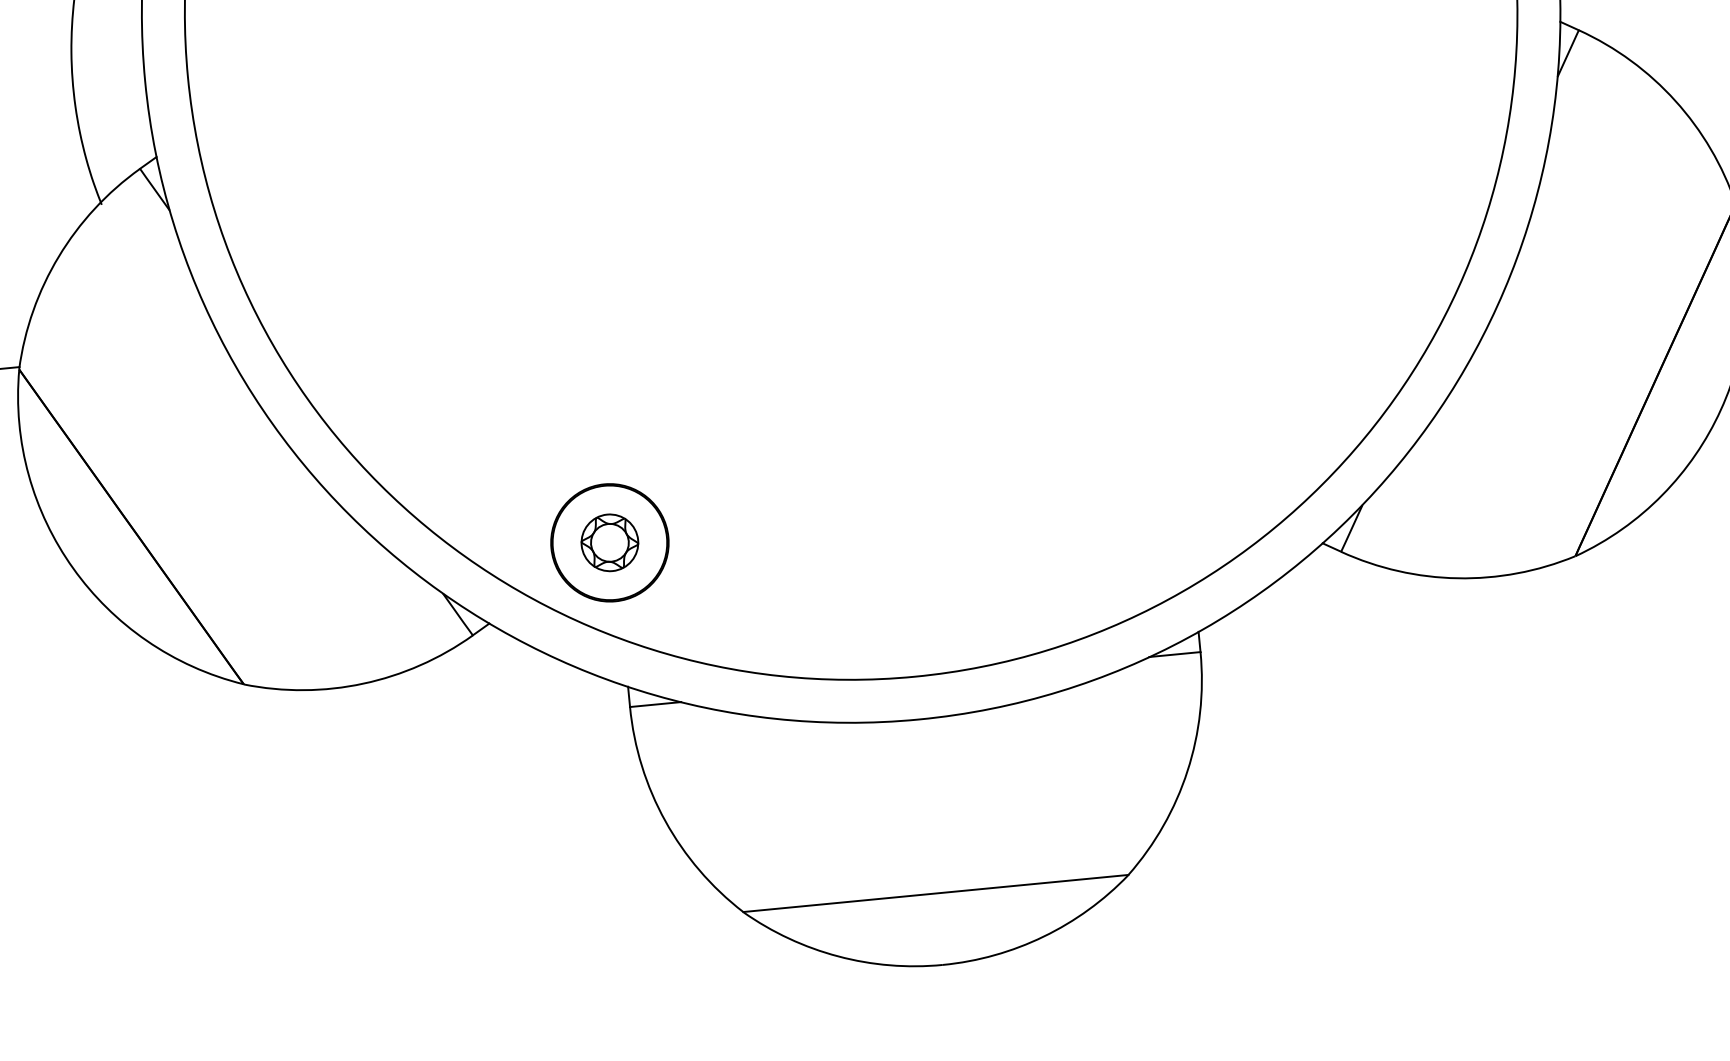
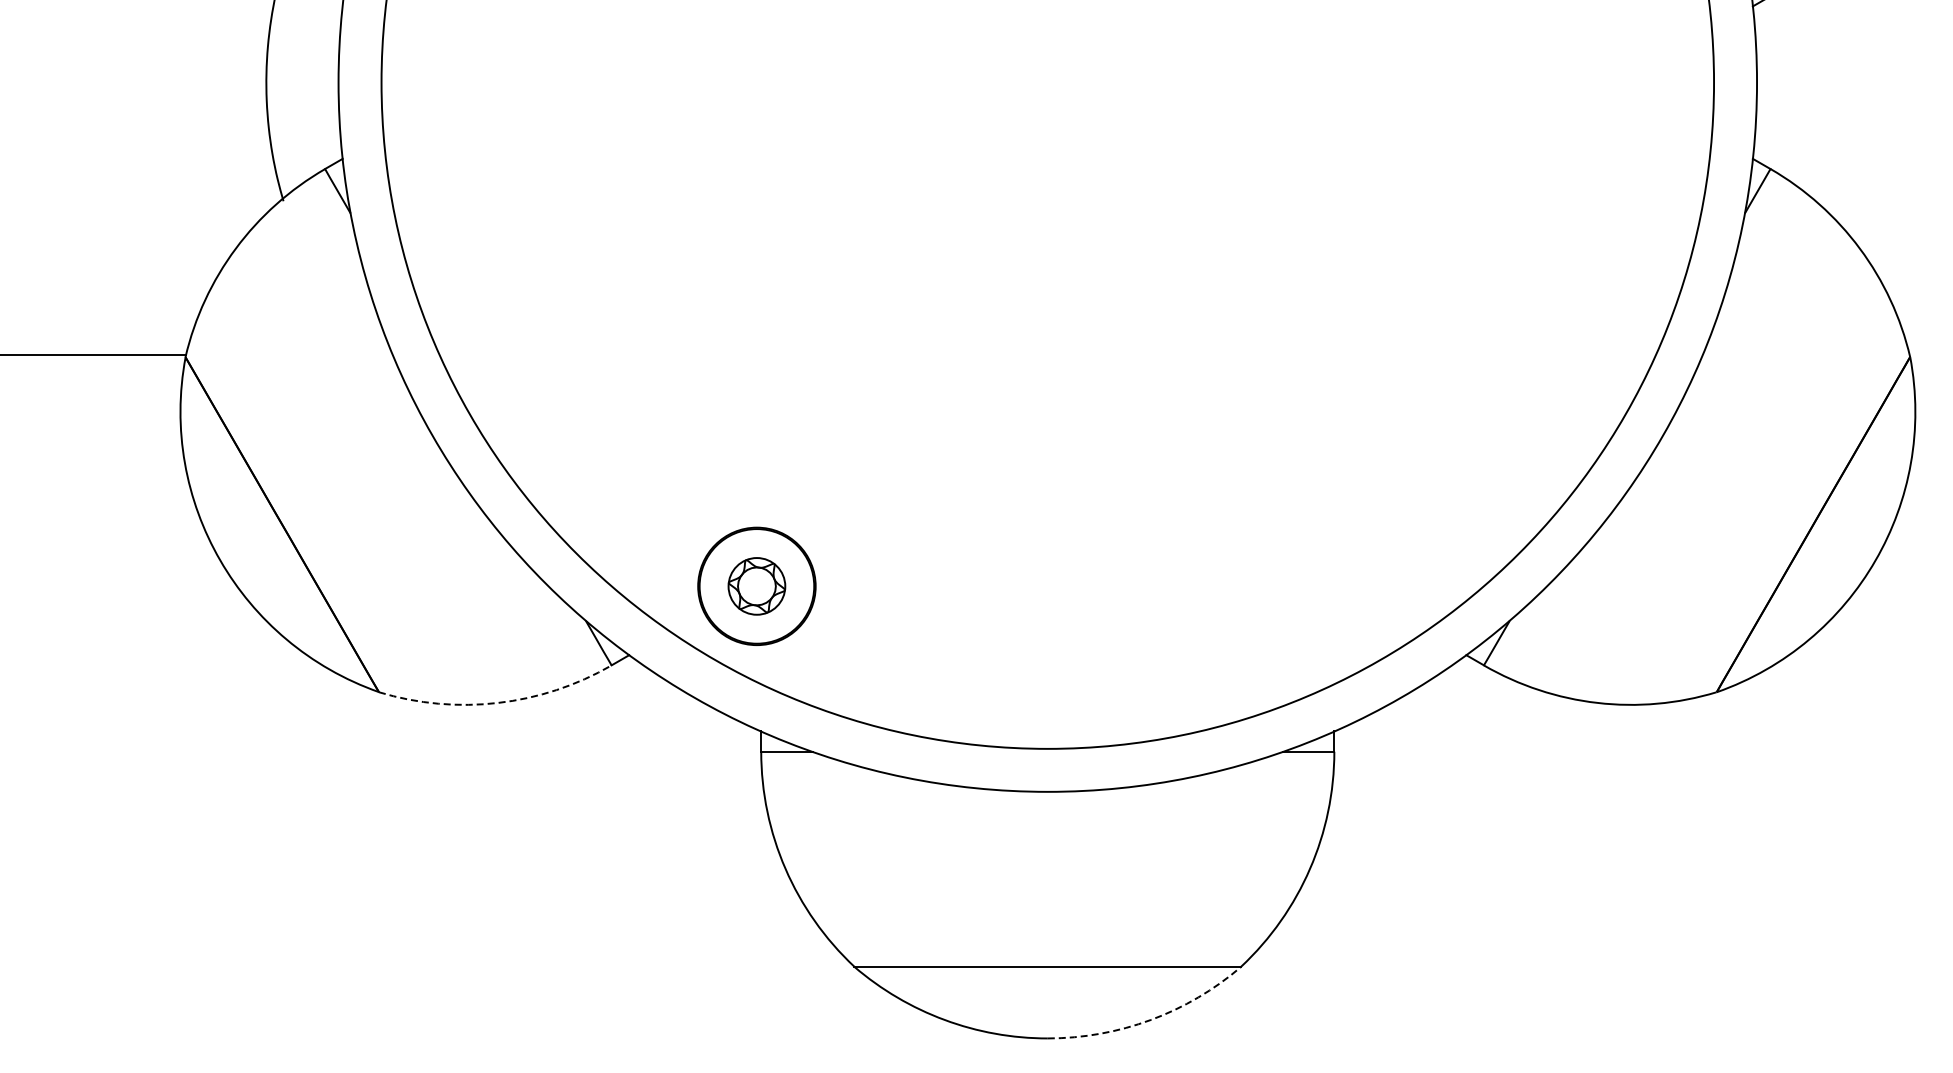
arc: (363, 683) -> (498, 702), solid -> dashed
arc: (1043, 936) -> (1150, 1019), solid -> dashed

